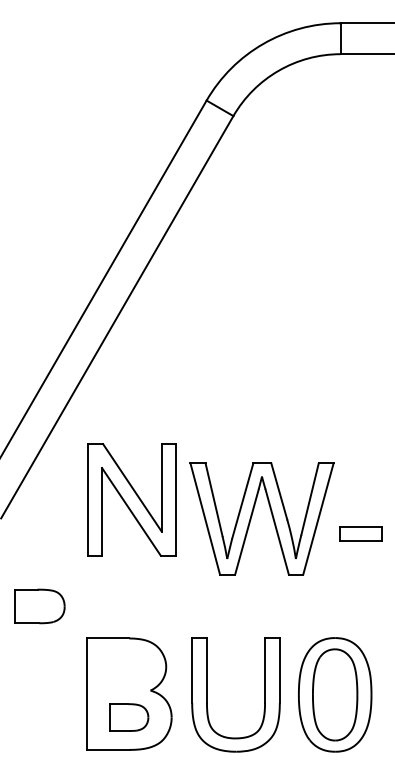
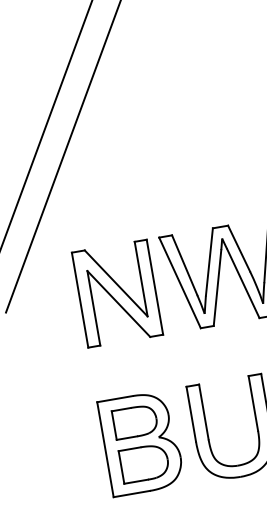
part: (131, 499) -> (117, 293), moved
part: (39, 606) -> (134, 422), moved
part: (129, 717) -> (144, 463), size x1.43

